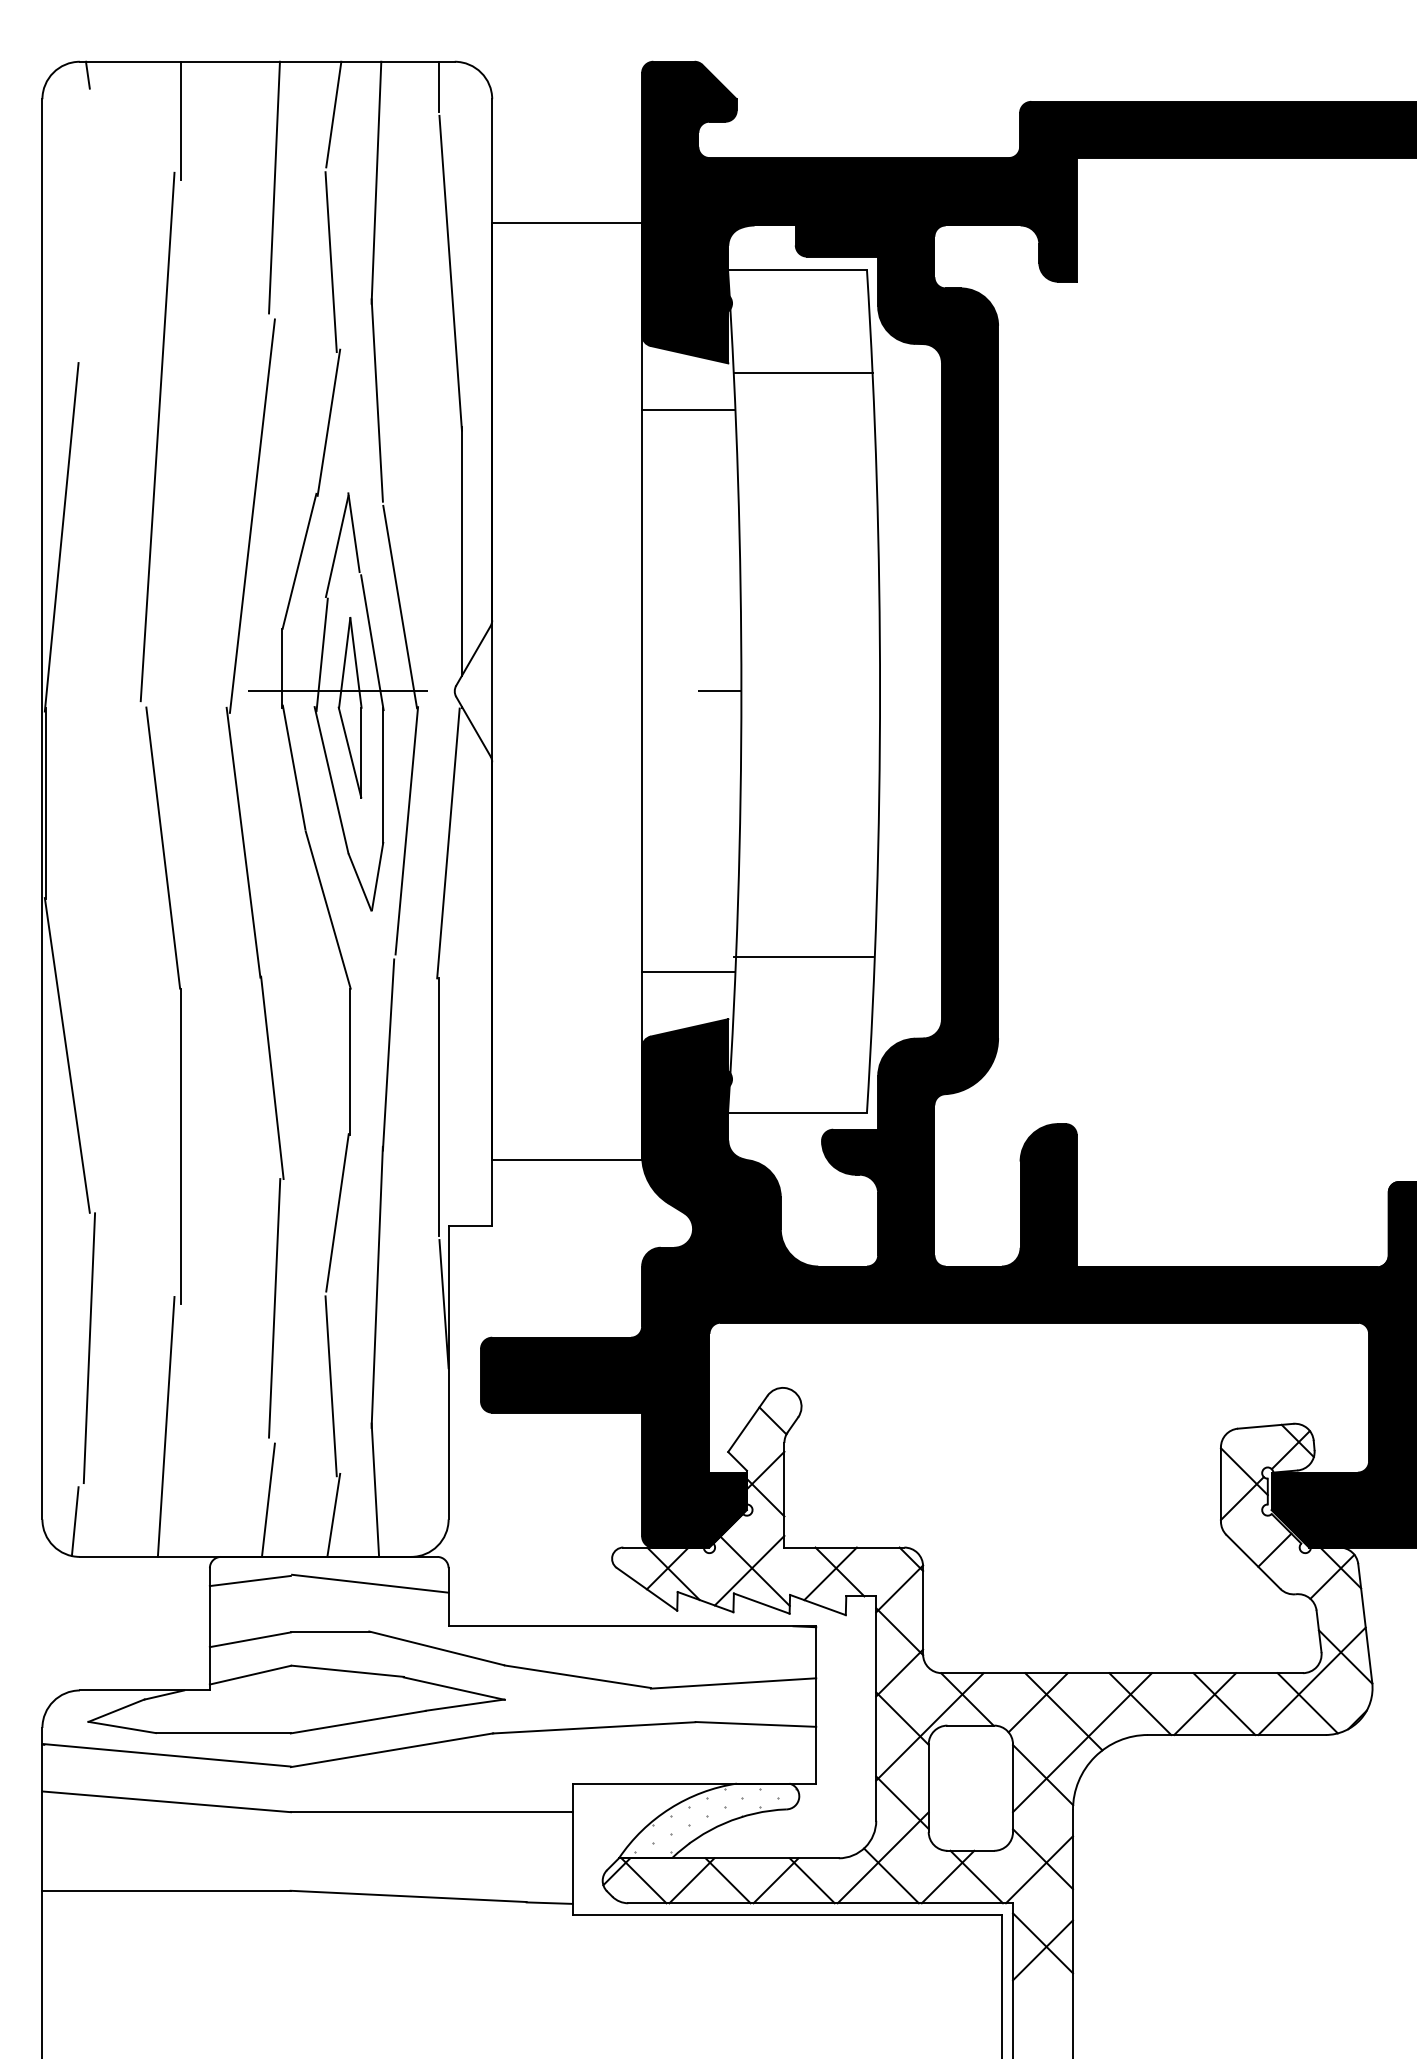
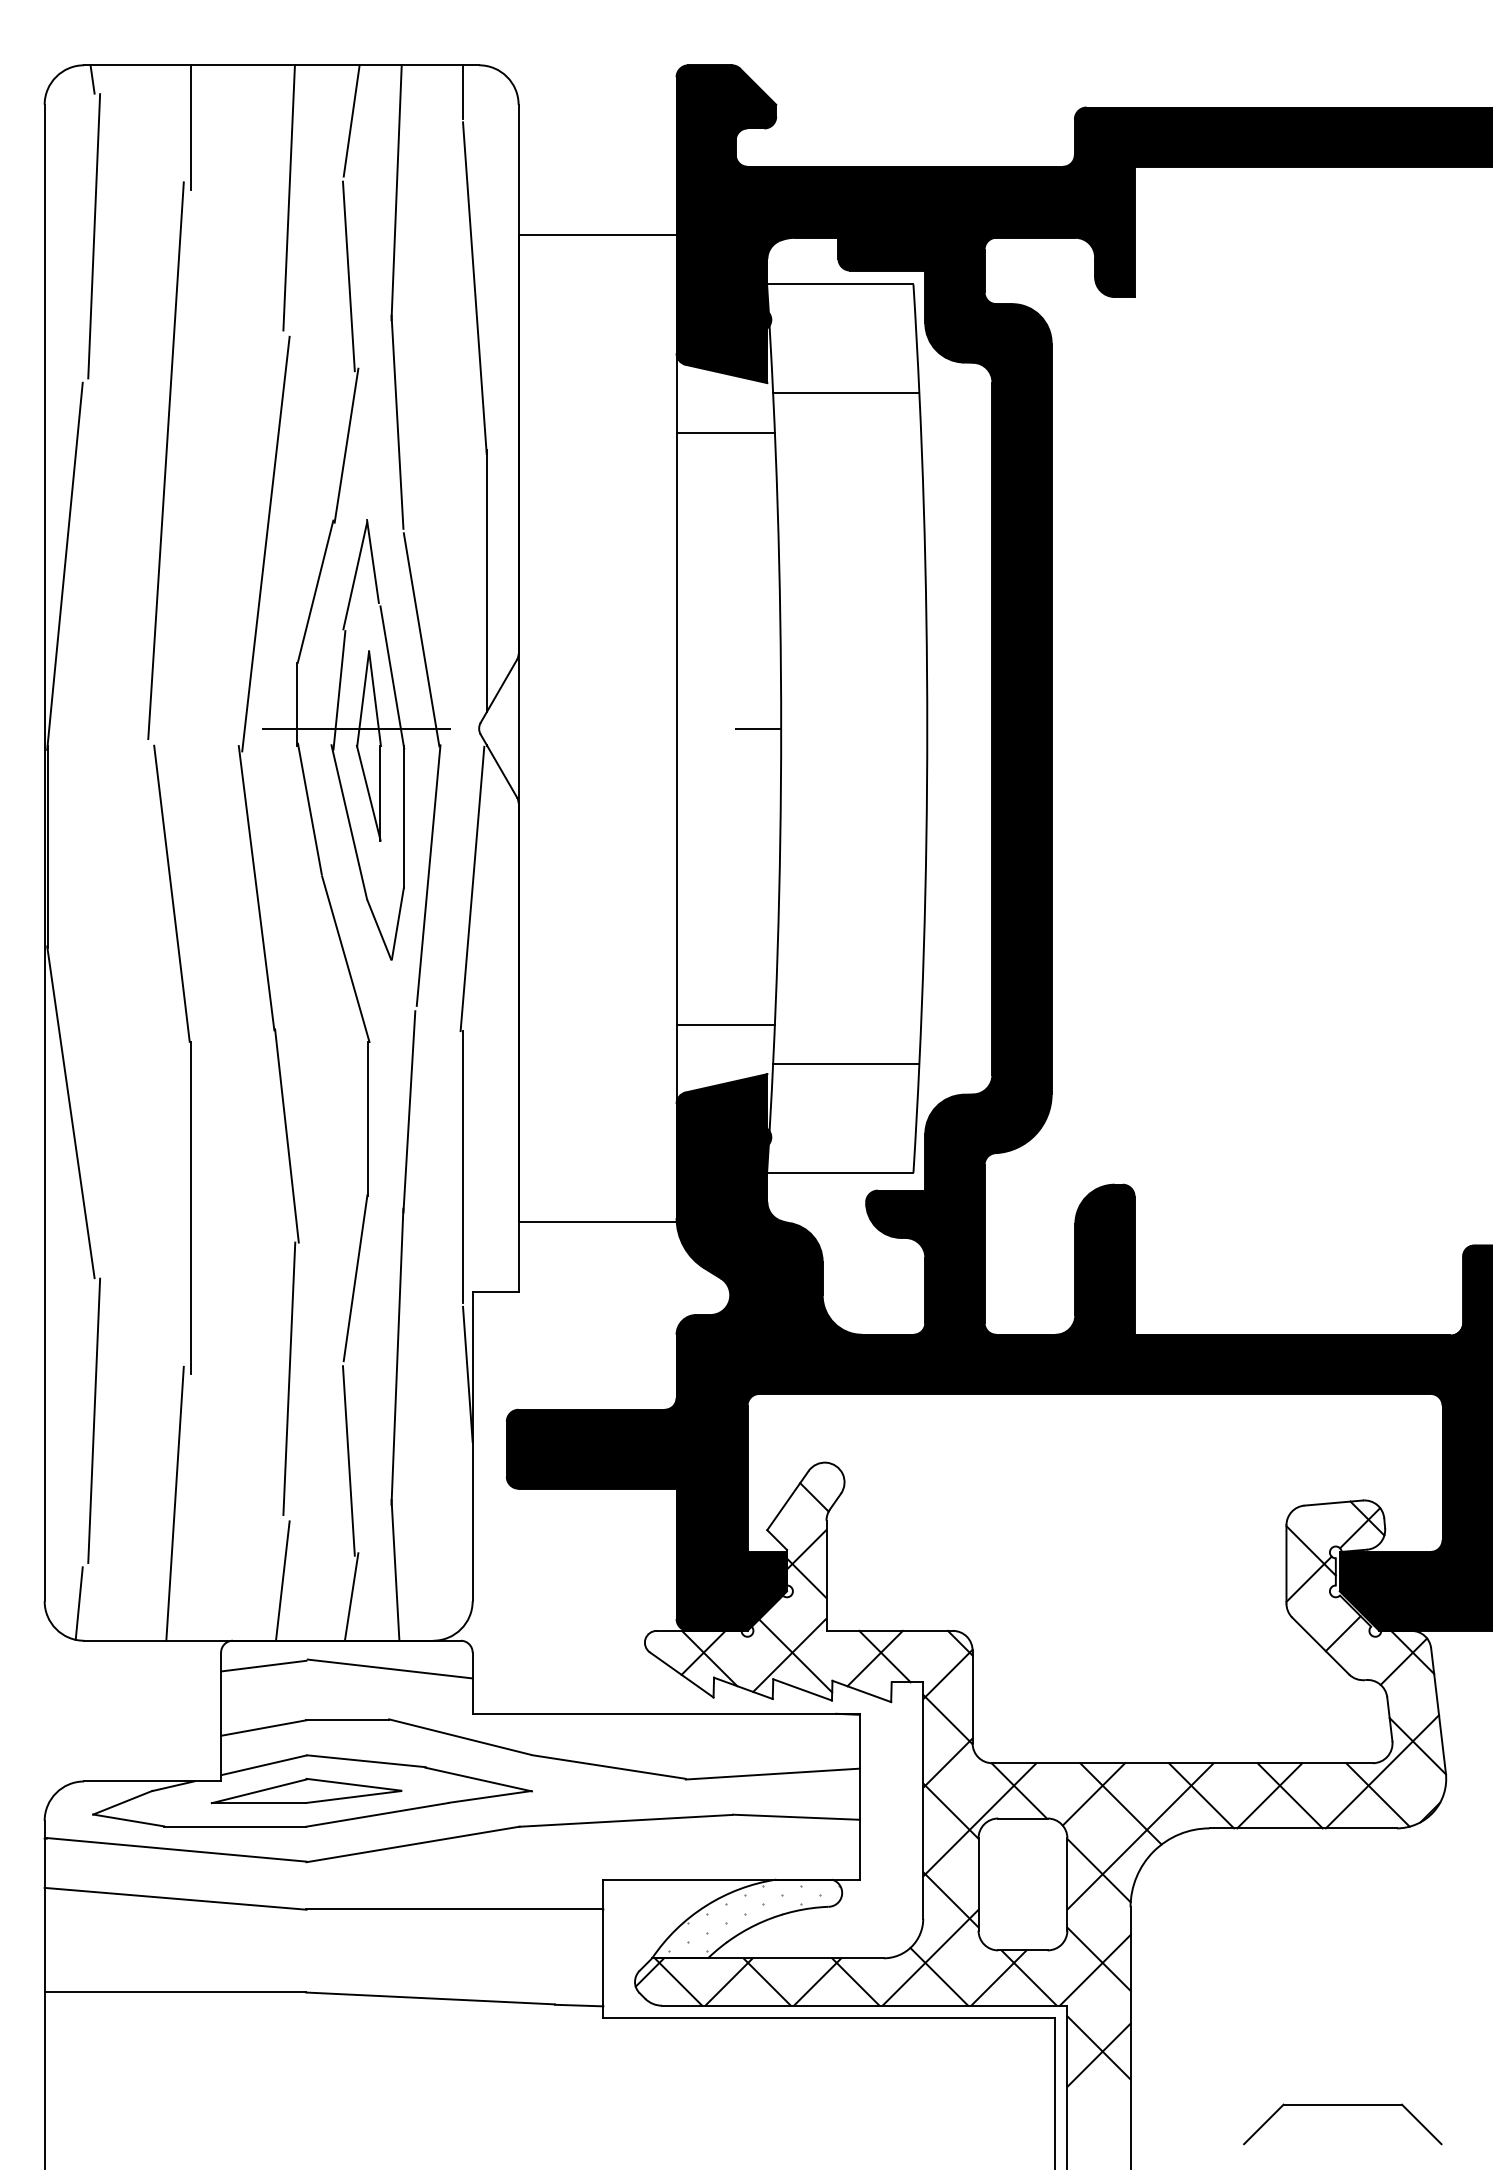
line: (89, 223) -> (94, 235), added
line: (802, 956) -> (845, 1063), moved
part: (290, 1699) -> (306, 1790), added
part: (1274, 1997) -> (1342, 2104), added

